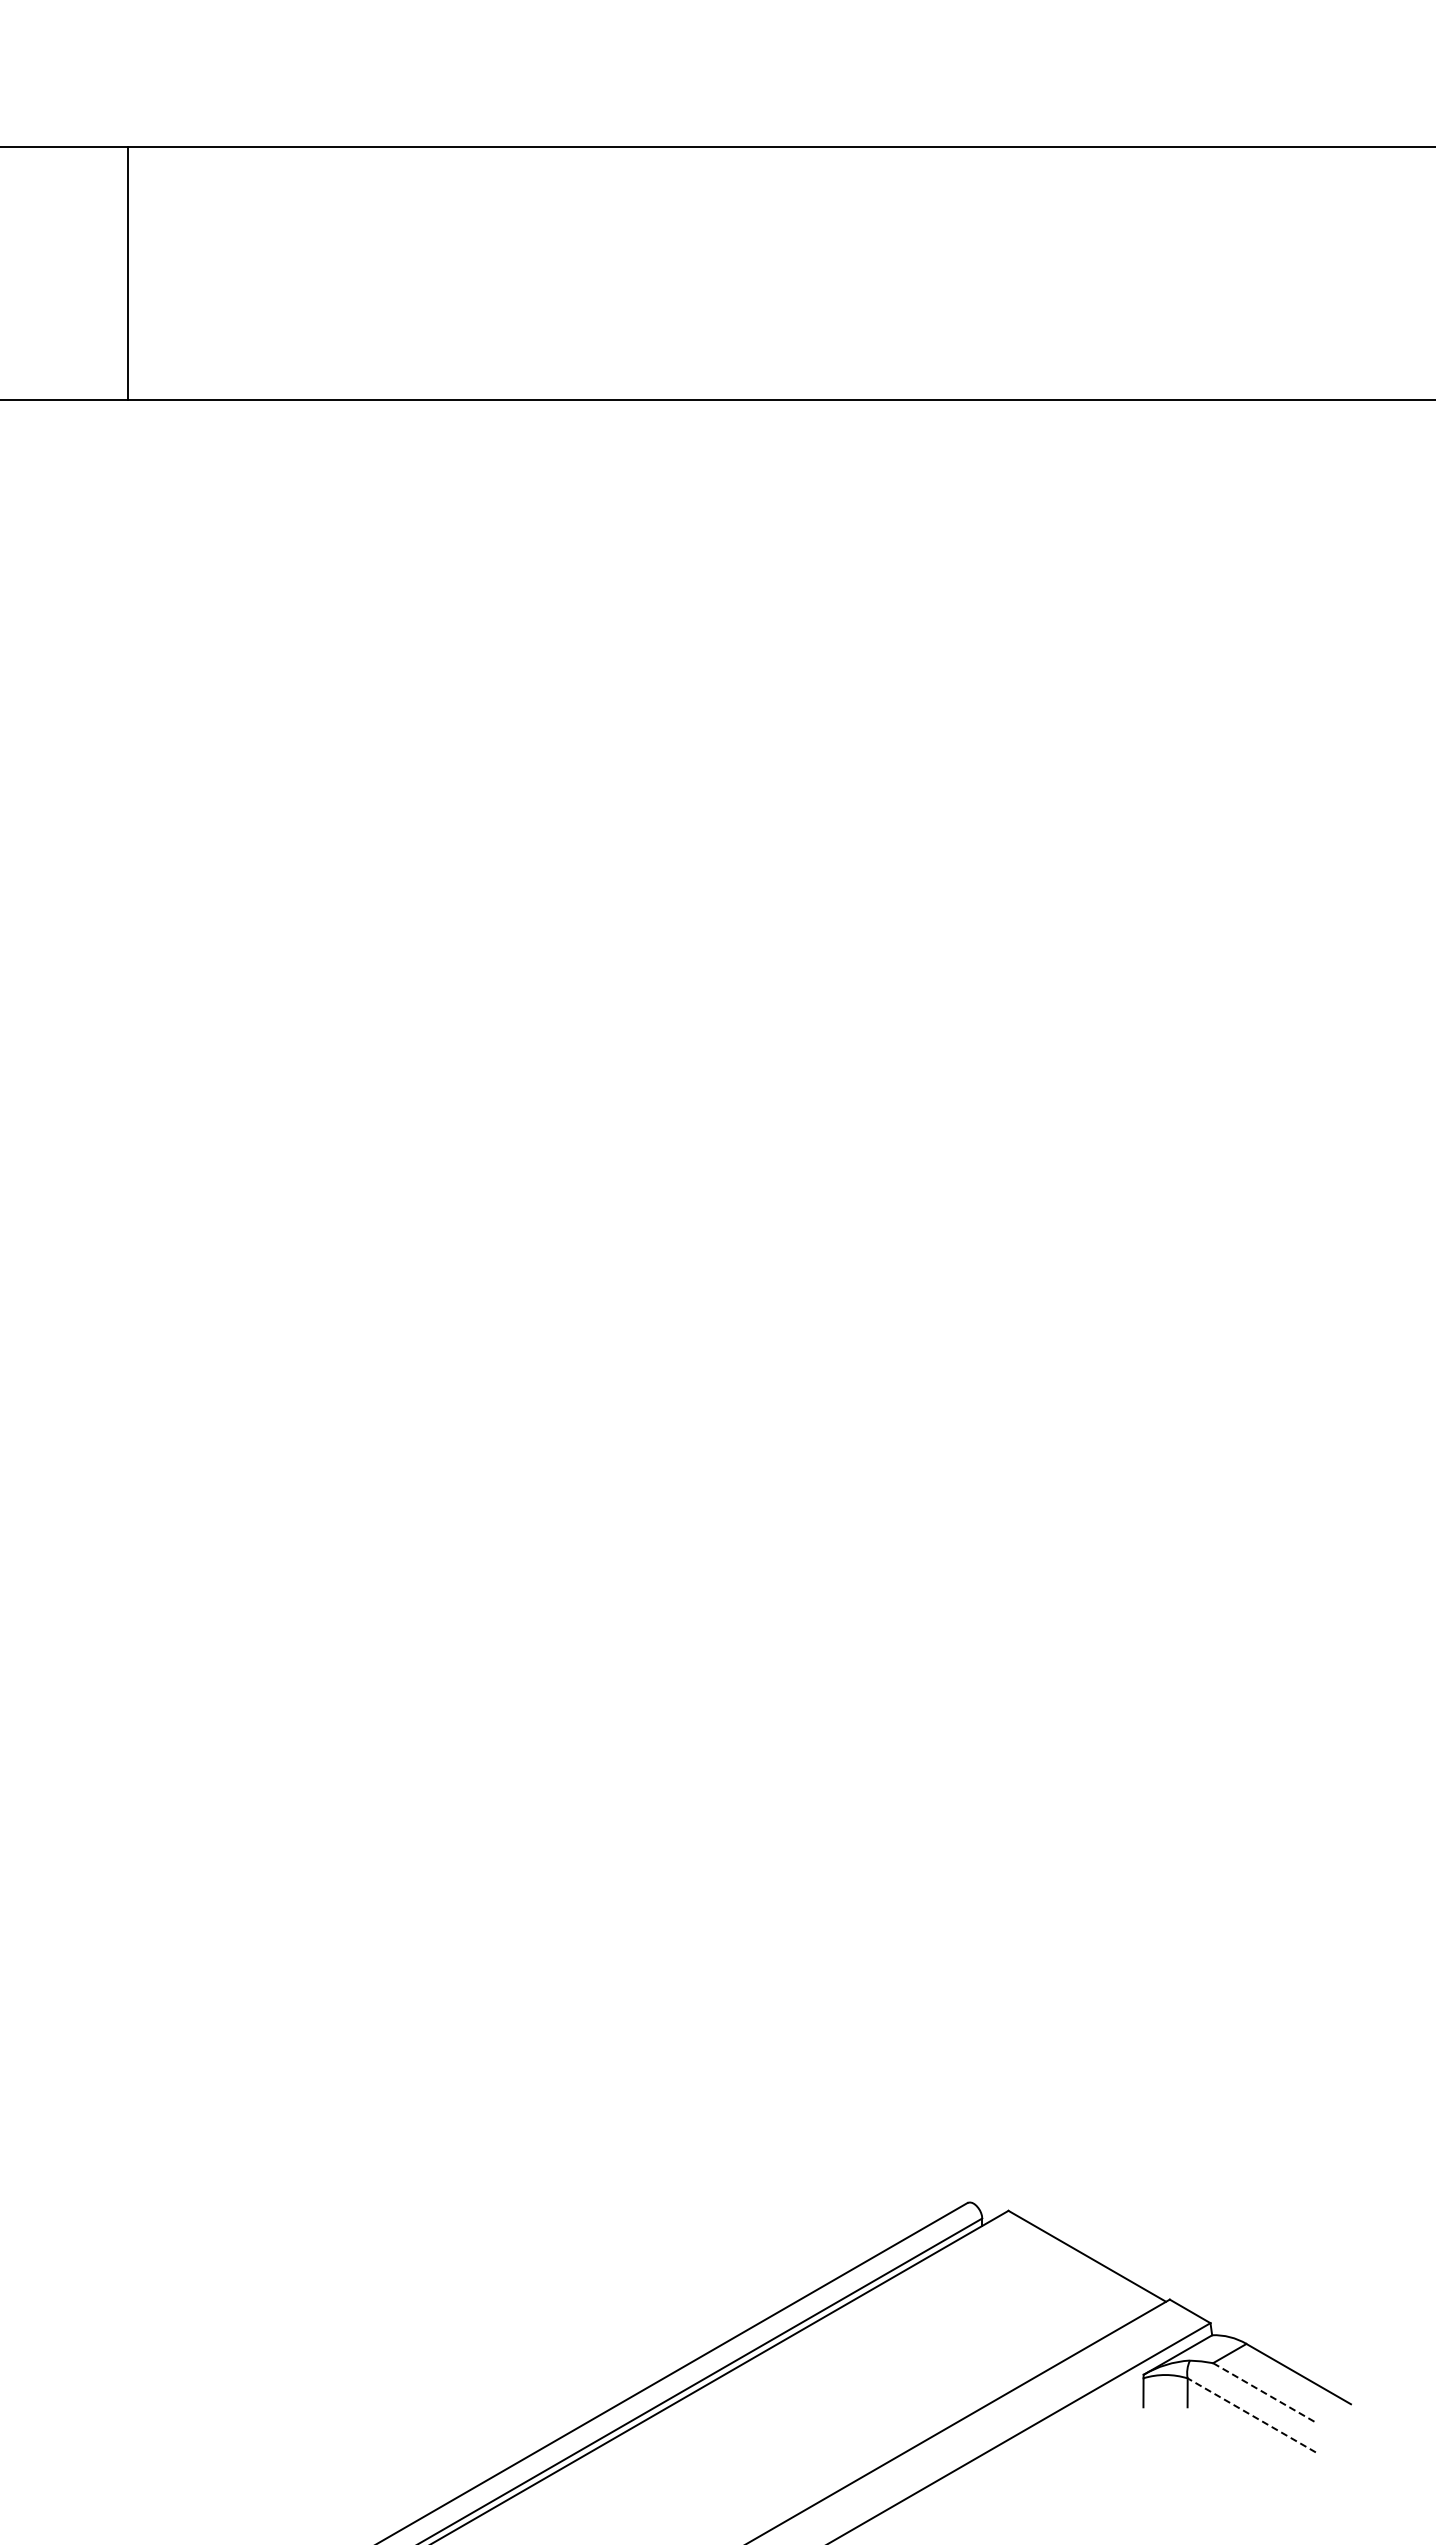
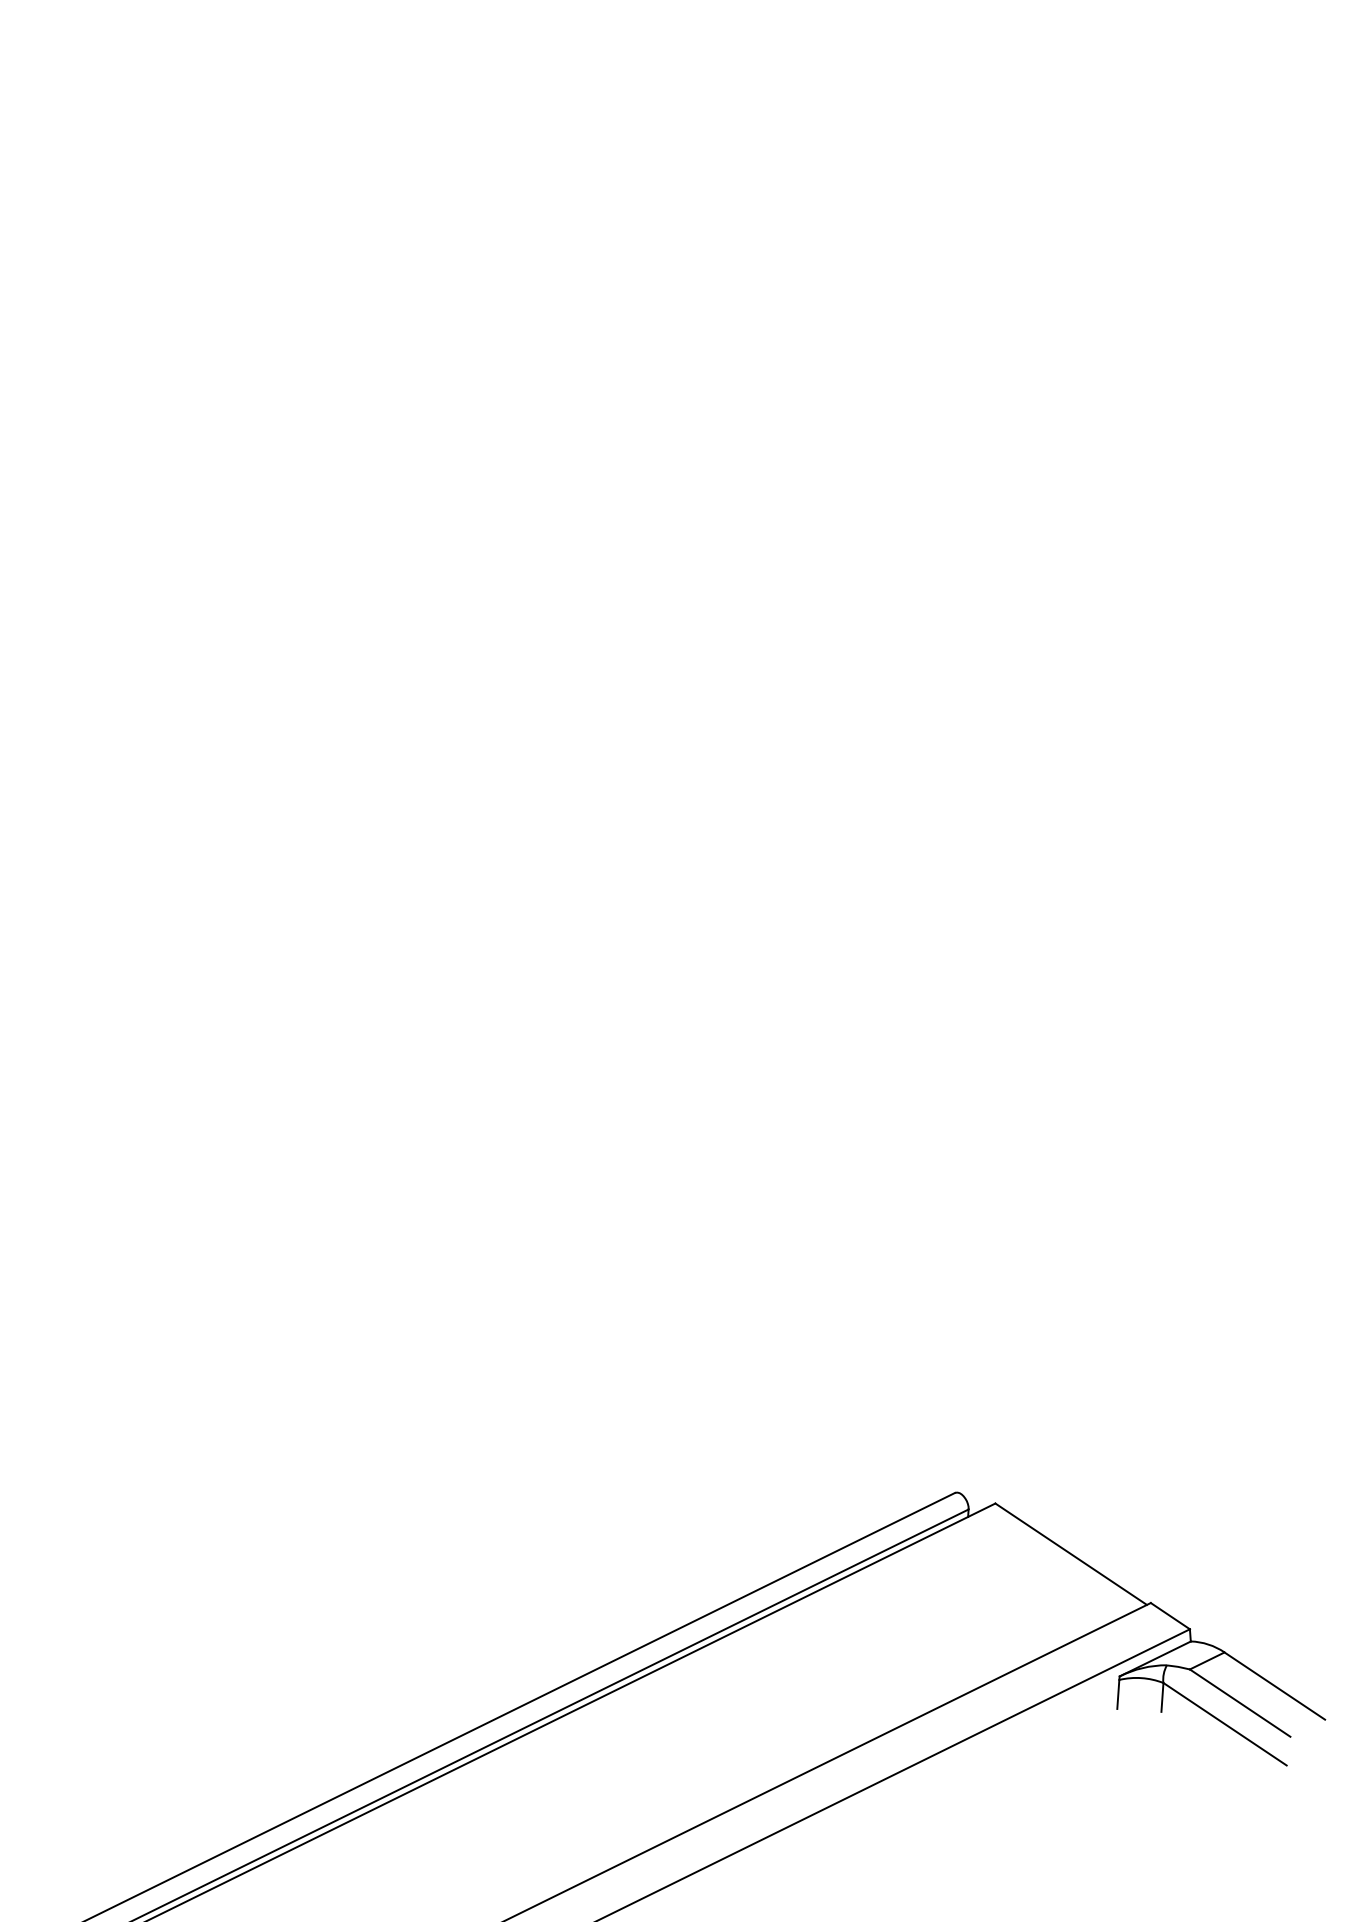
line: (1265, 2393) -> (1240, 1703), dashed -> solid
line: (1251, 2415) -> (1224, 1724), dashed -> solid

